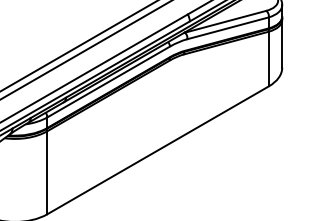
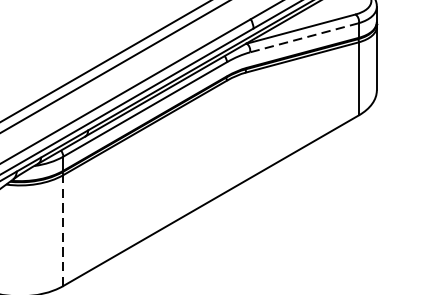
line: (227, 28) -> (303, 38), solid -> dashed
line: (47, 172) -> (63, 230), solid -> dashed

